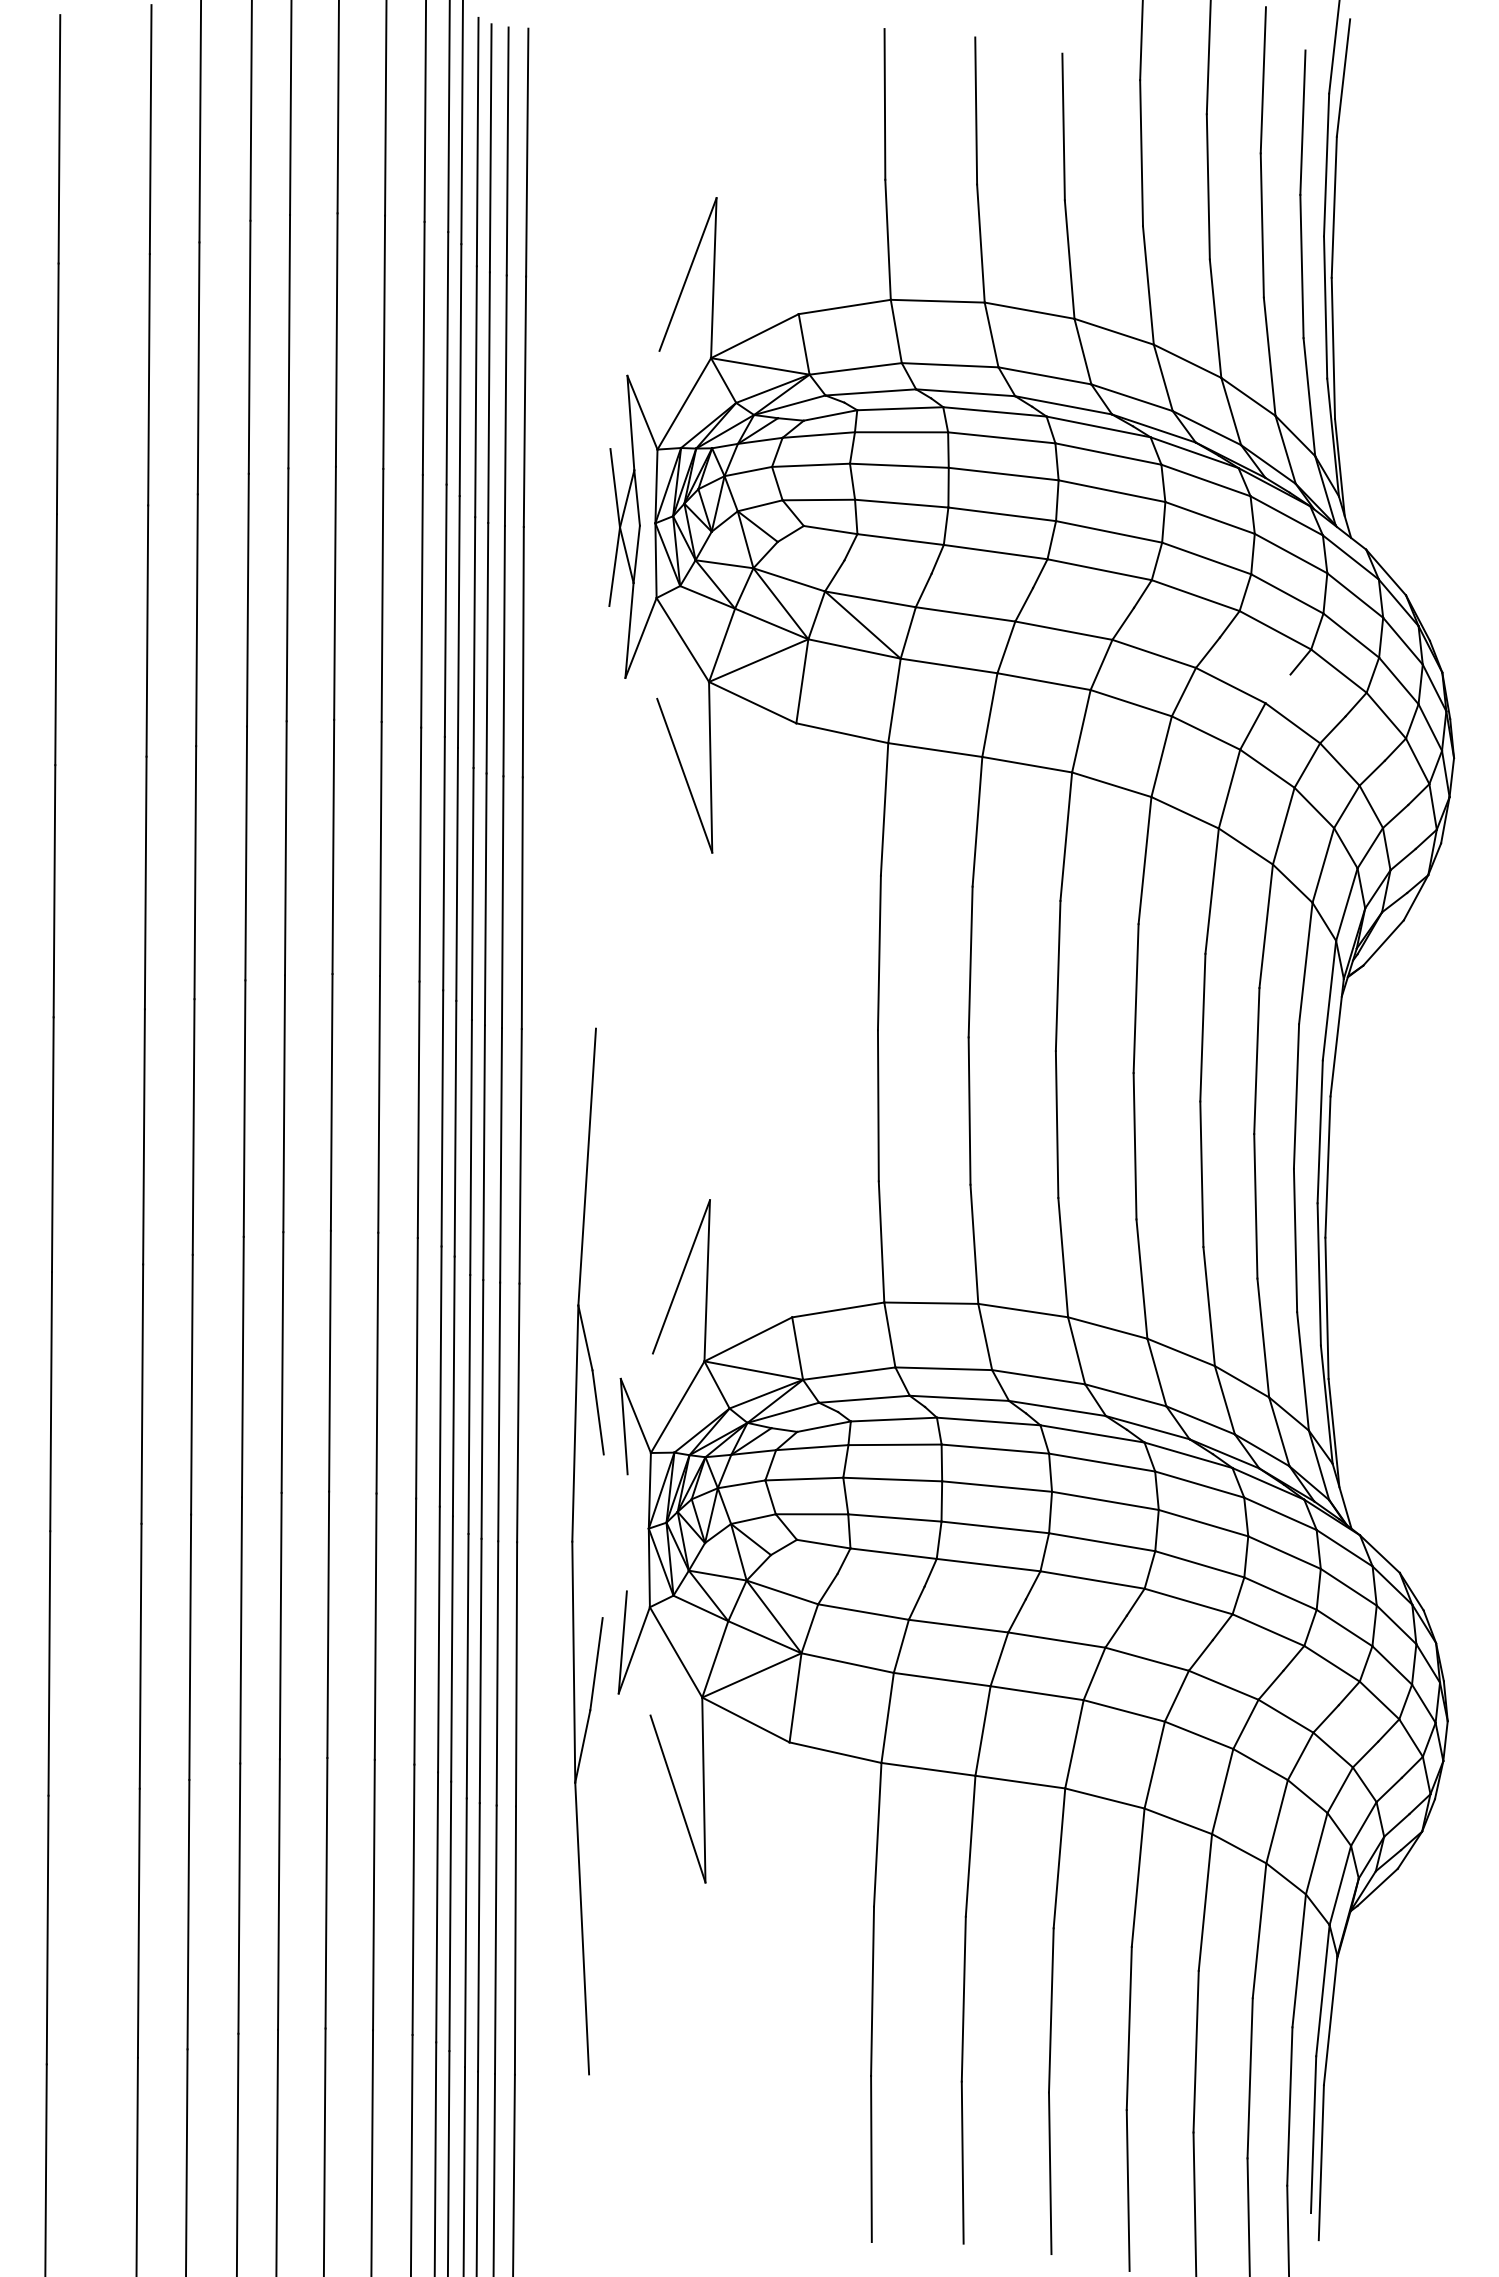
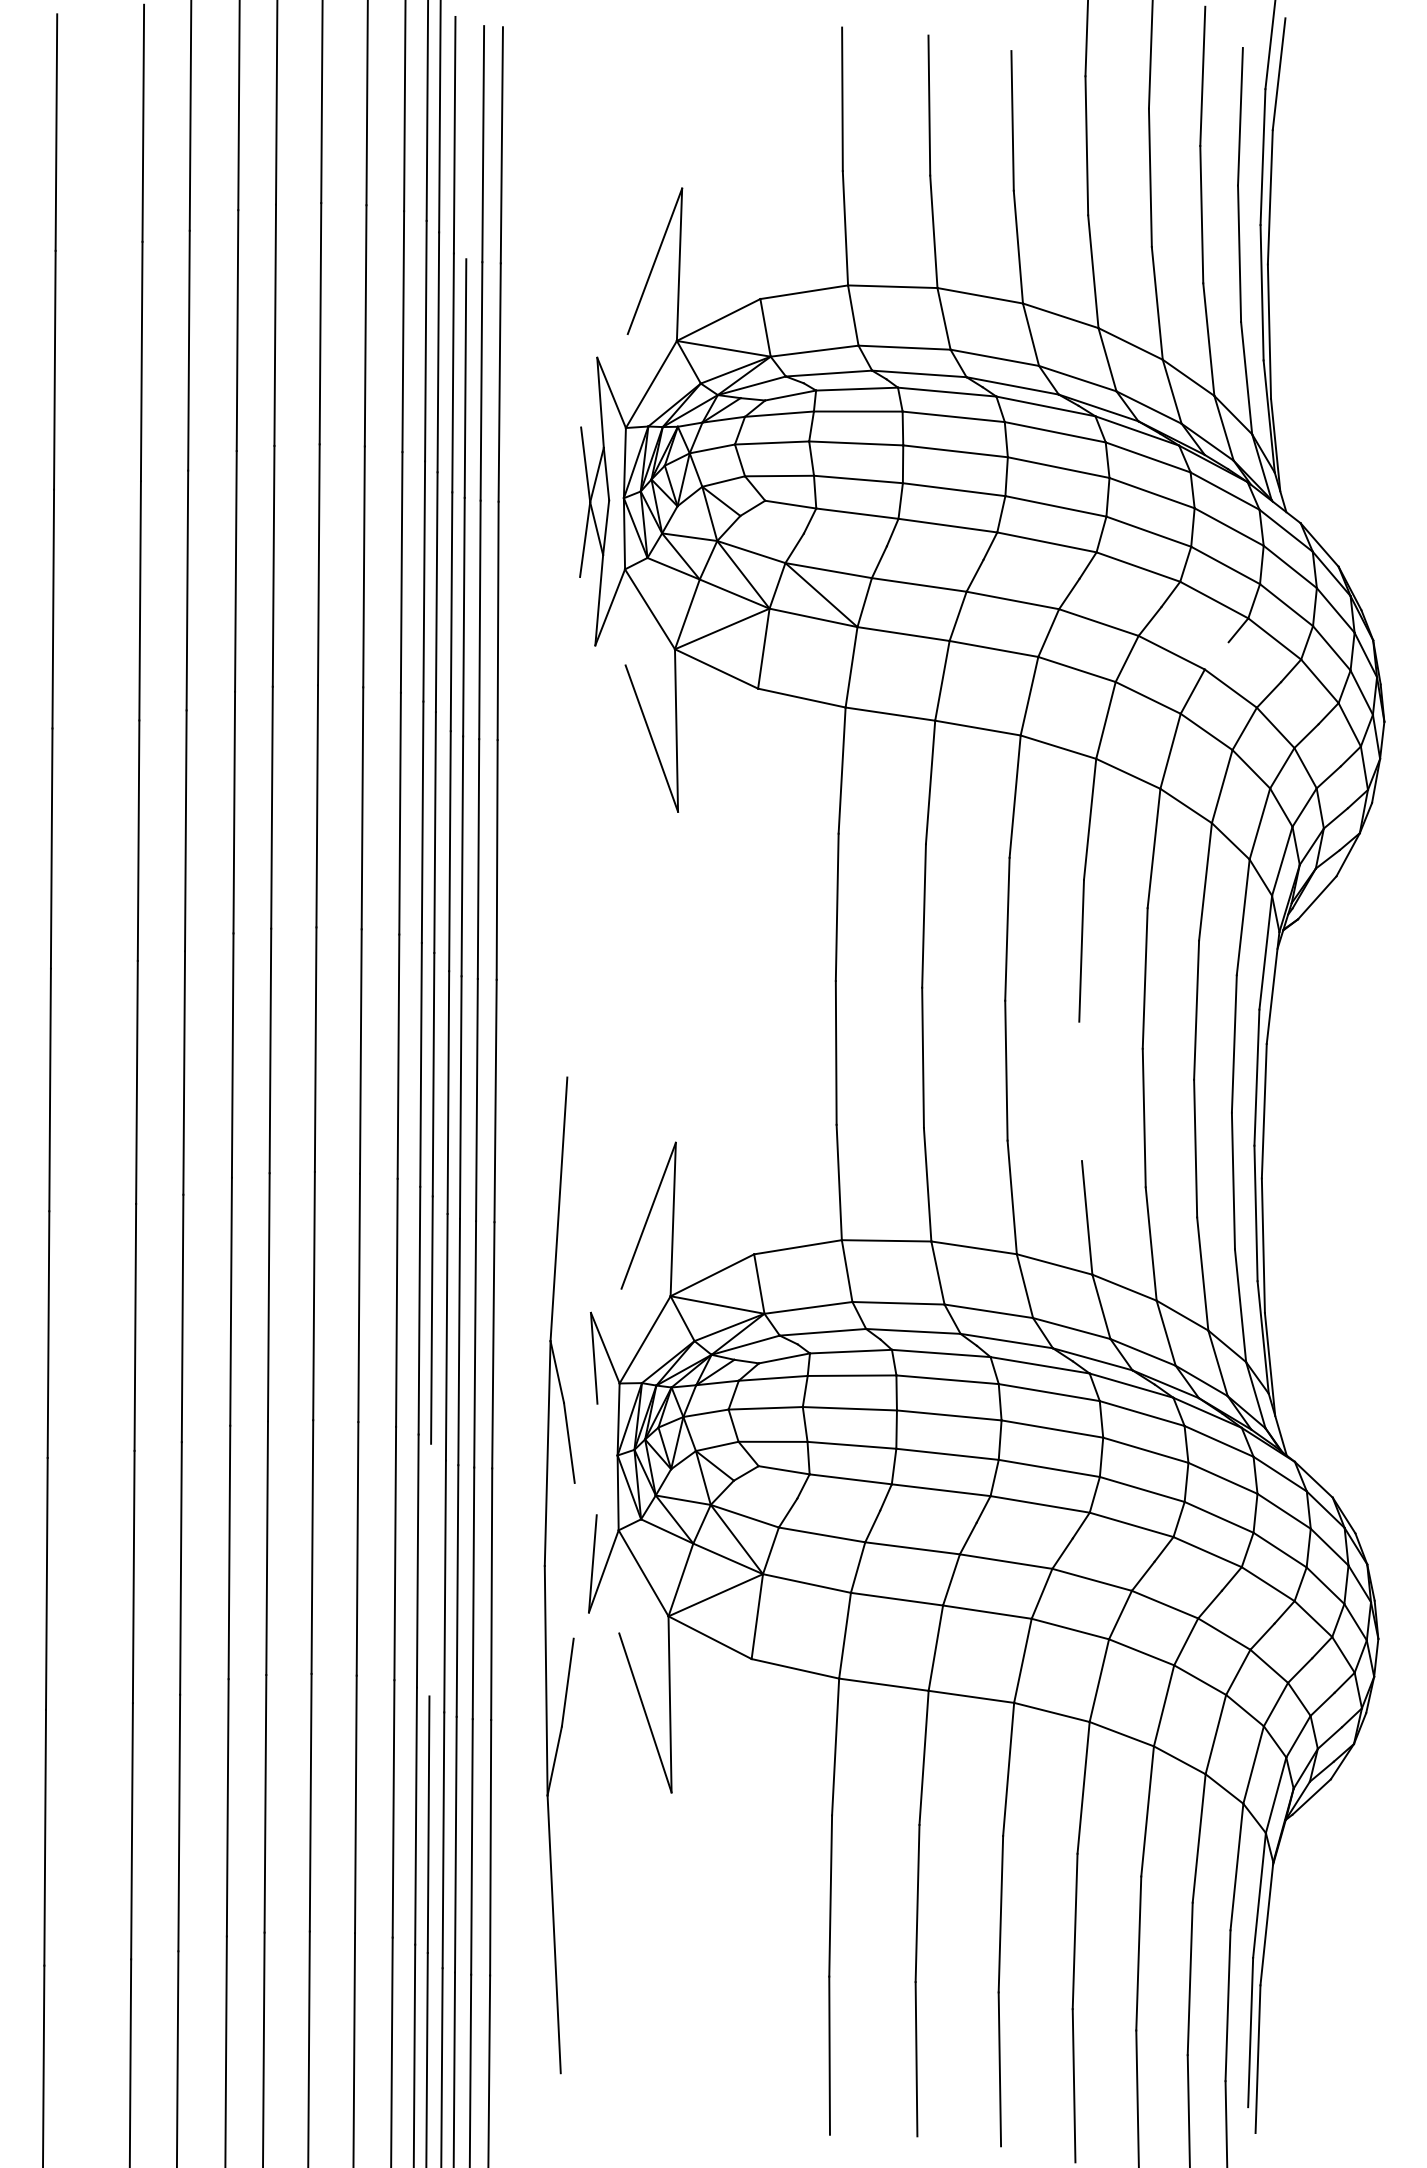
line: (490, 148) -> (466, 141), removed
line: (1134, 1146) -> (1080, 1091), removed
part: (573, 1551) -> (545, 1575), moved
line: (451, 1648) -> (429, 1569), removed

